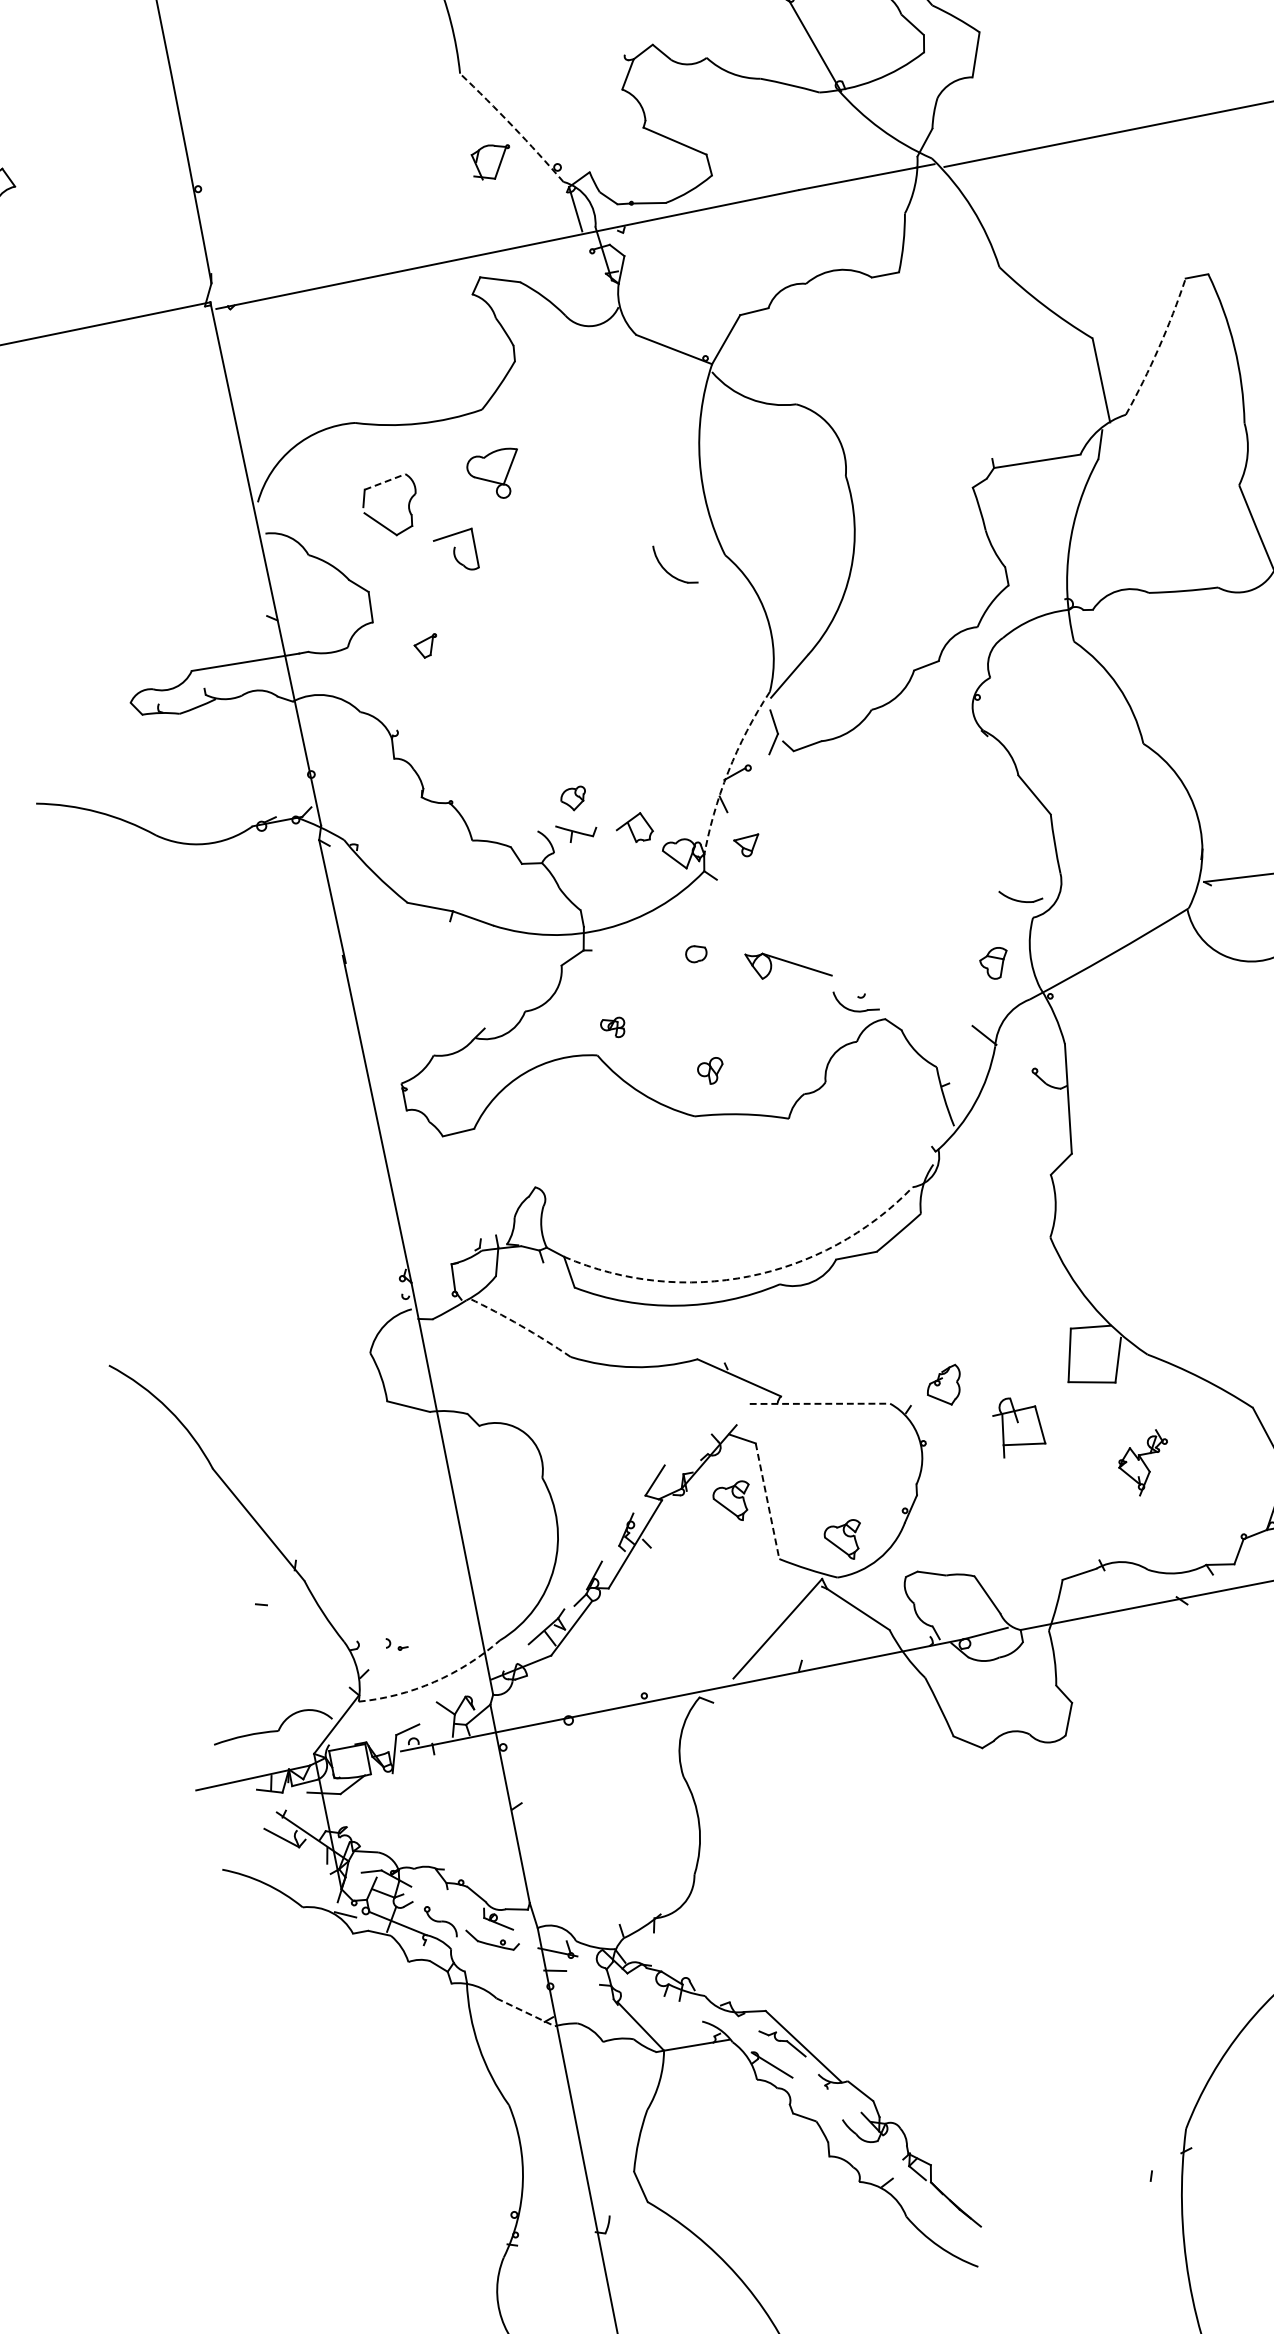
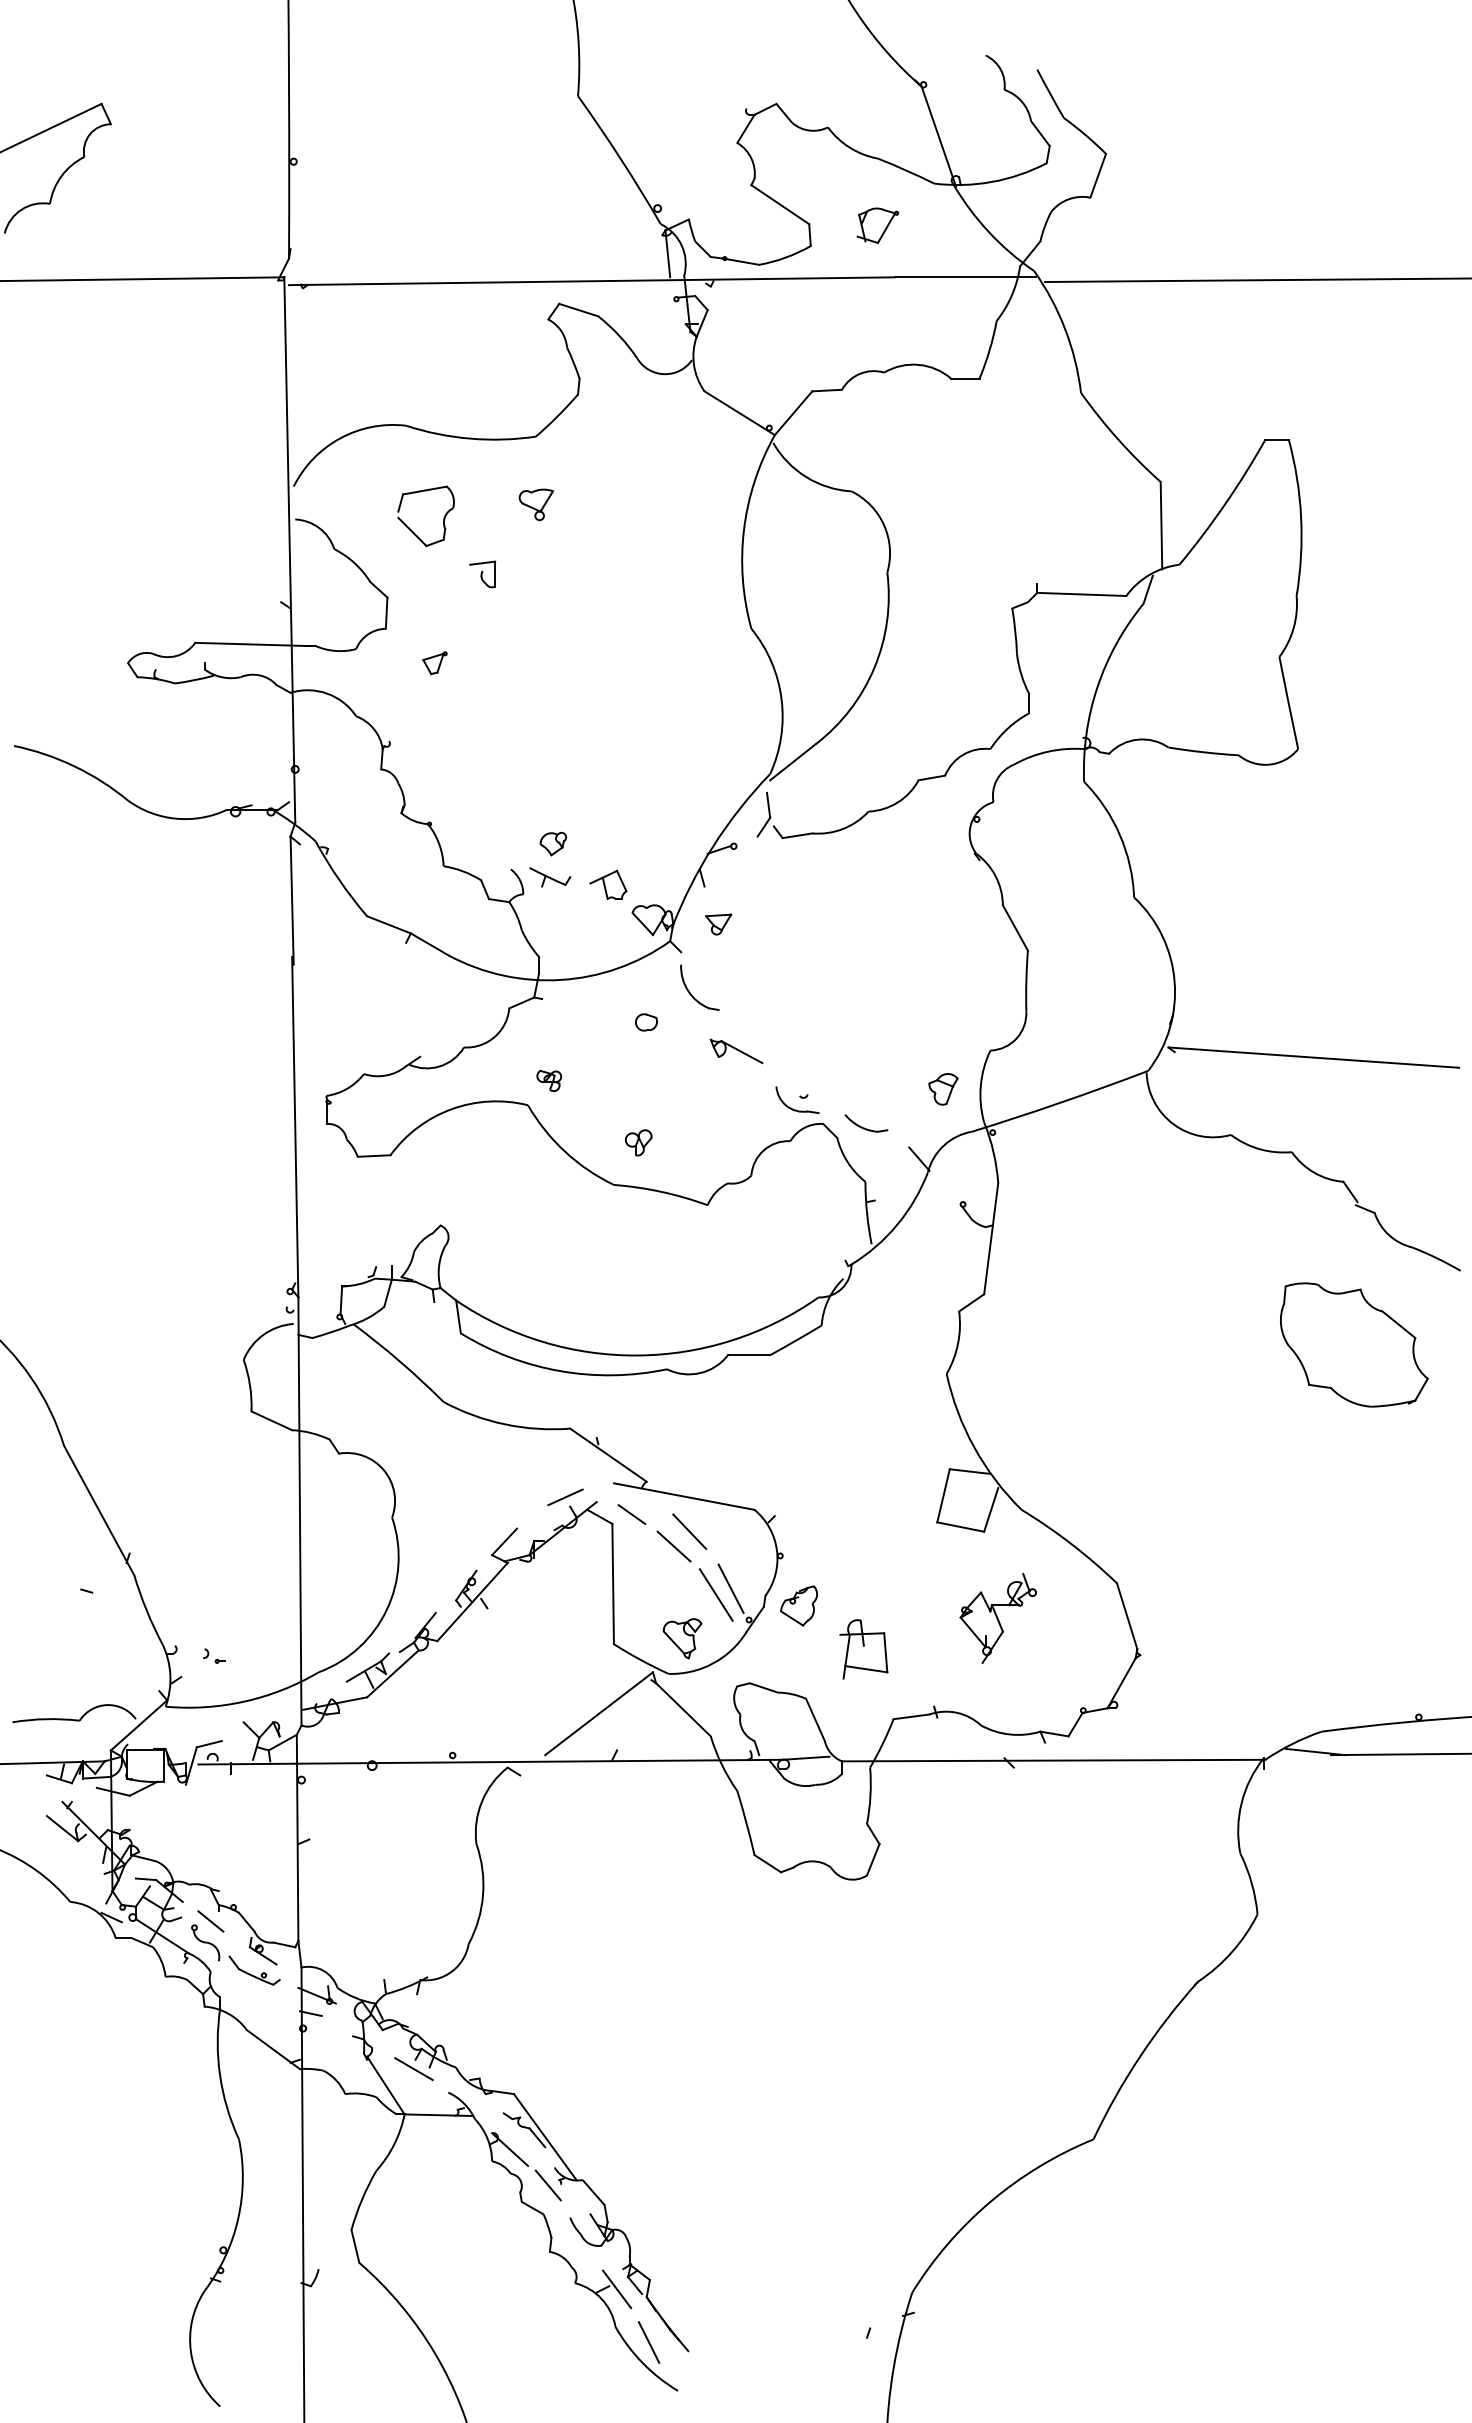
arc: (512, 126) -> (620, 159), dashed -> solid
part: (491, 161) -> (877, 225), moved
arc: (1159, 348) -> (1225, 504), dashed -> solid
part: (494, 475) -> (535, 504), size x0.62
line: (385, 481) -> (425, 490), dashed -> solid
part: (456, 552) -> (482, 574), size x0.62
part: (669, 572) -> (692, 994), moved
arc: (728, 771) -> (713, 846), dashed -> solid
part: (1020, 895) -> (866, 1123), moved
part: (788, 965) -> (736, 1051), size x0.62
arc: (748, 1276) -> (637, 1355), dashed -> solid
arc: (520, 1325) -> (399, 1361), dashed -> solid
part: (943, 1386) -> (798, 1605), moved
line: (820, 1403) -> (684, 1496), dashed -> solid
part: (1018, 1425) -> (863, 1649), moved
line: (705, 1426) -> (565, 1497), added
line: (772, 1430) -> (631, 1514), added
line: (831, 1436) -> (689, 1531), added
line: (818, 1453) -> (673, 1546), added
part: (1144, 1462) -> (997, 1617), size x1.43
line: (881, 1483) -> (730, 1588), added
line: (868, 1492) -> (715, 1594), added
line: (767, 1501) -> (613, 1584), dashed -> solid
part: (733, 1502) -> (578, 1578), removed
arc: (433, 1682) -> (244, 1701), dashed -> solid
line: (441, 1900) -> (210, 1921), added
line: (664, 2005) -> (413, 2069), added
line: (525, 2012) -> (273, 2049), dashed -> solid
line: (814, 2092) -> (547, 2185), added
line: (901, 2180) -> (617, 2289), added
line: (941, 2225) -> (648, 2342), added

